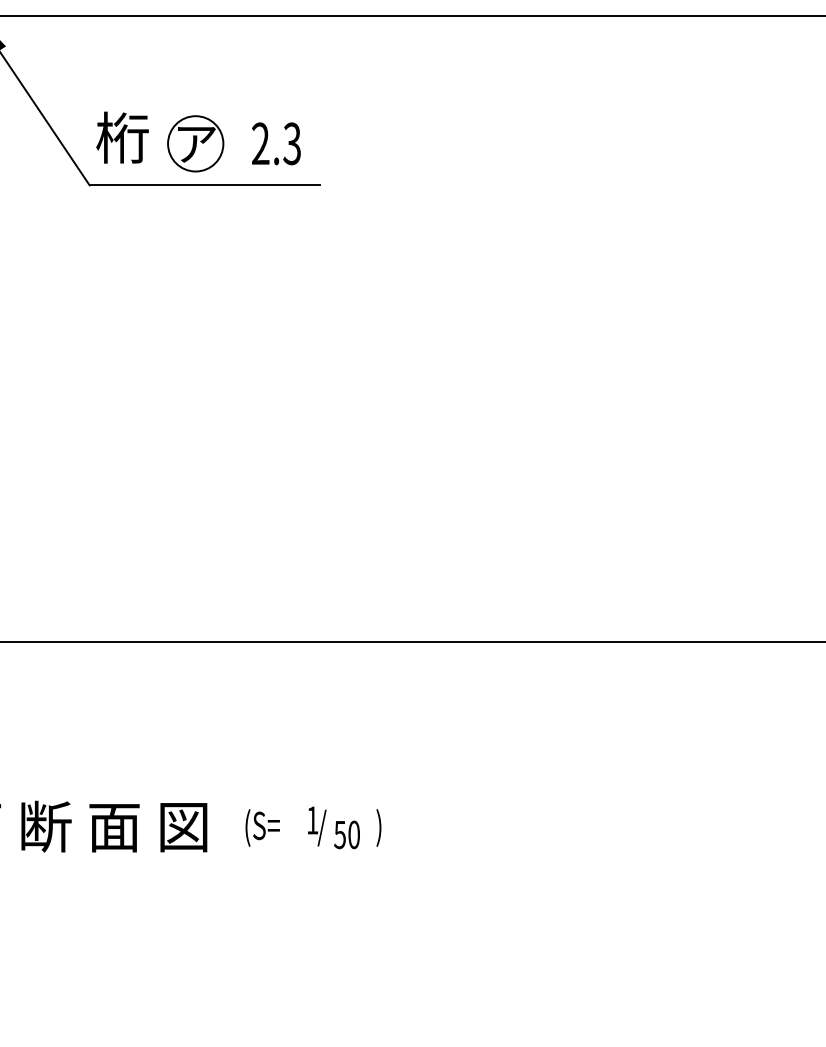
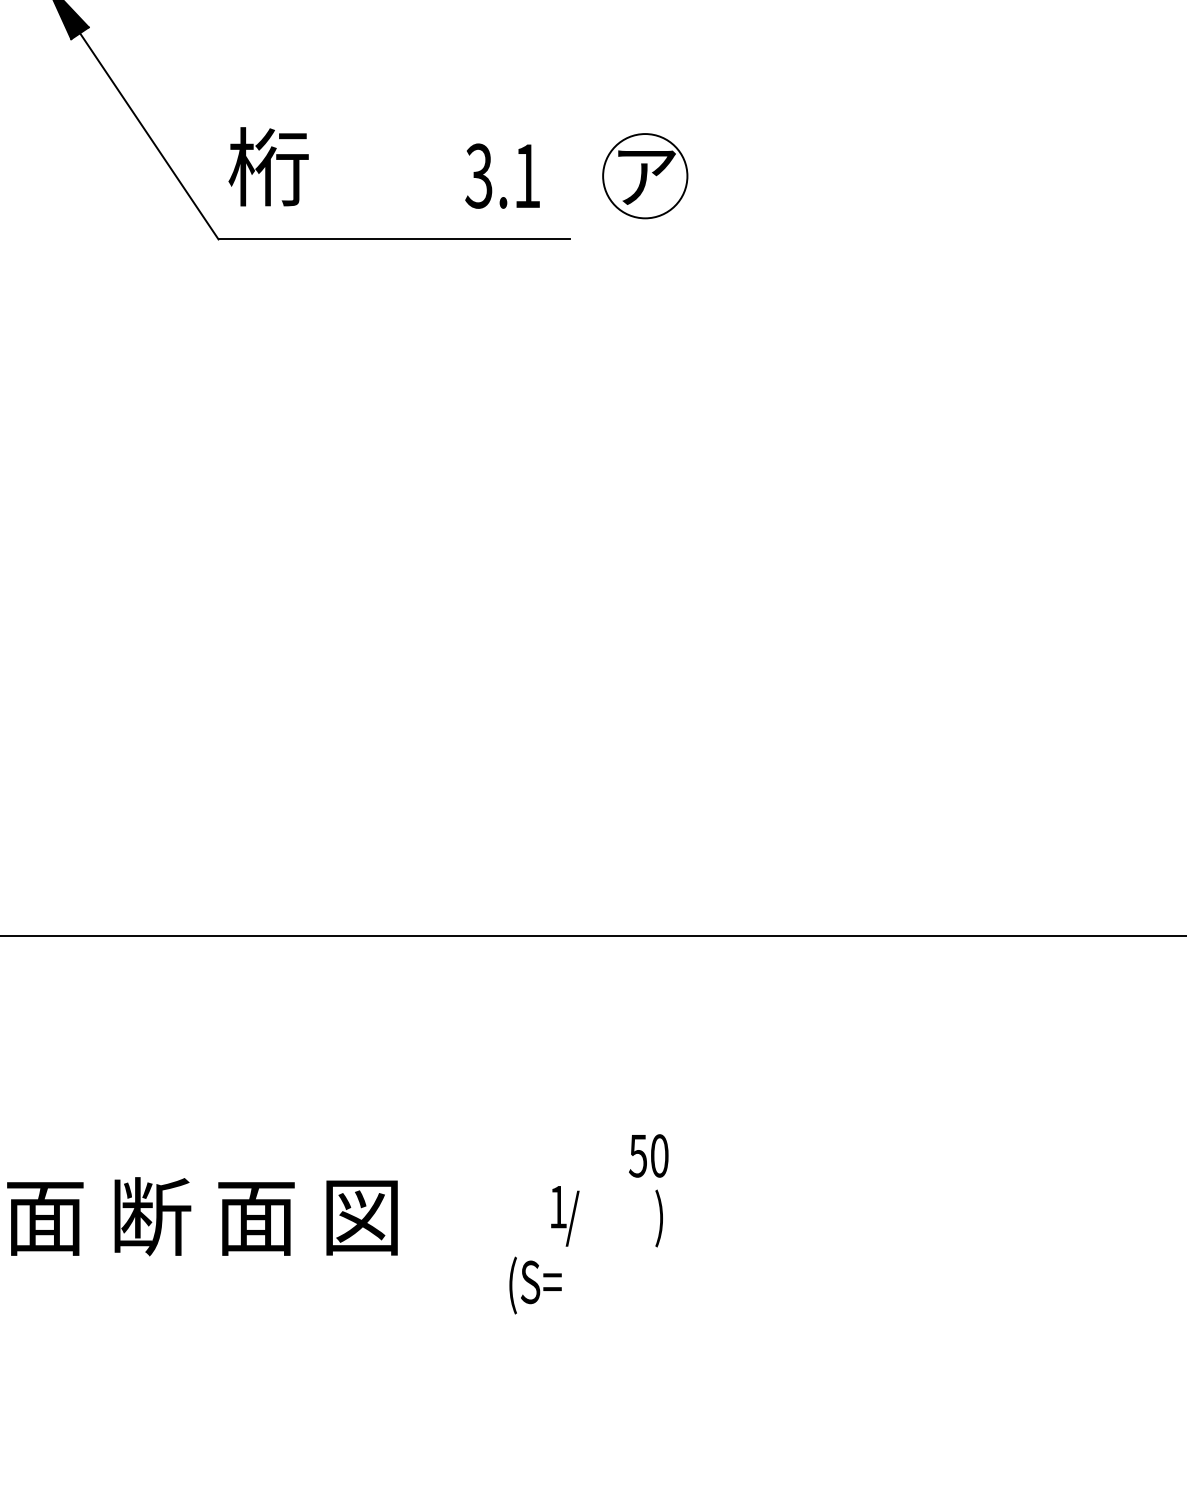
part: (195, 143) -> (644, 175), moved
text: (275, 143) -> (501, 175), 2.3 -> 3.1
text: (262, 827) -> (535, 1284), moved
text: (346, 834) -> (647, 1155), moved

